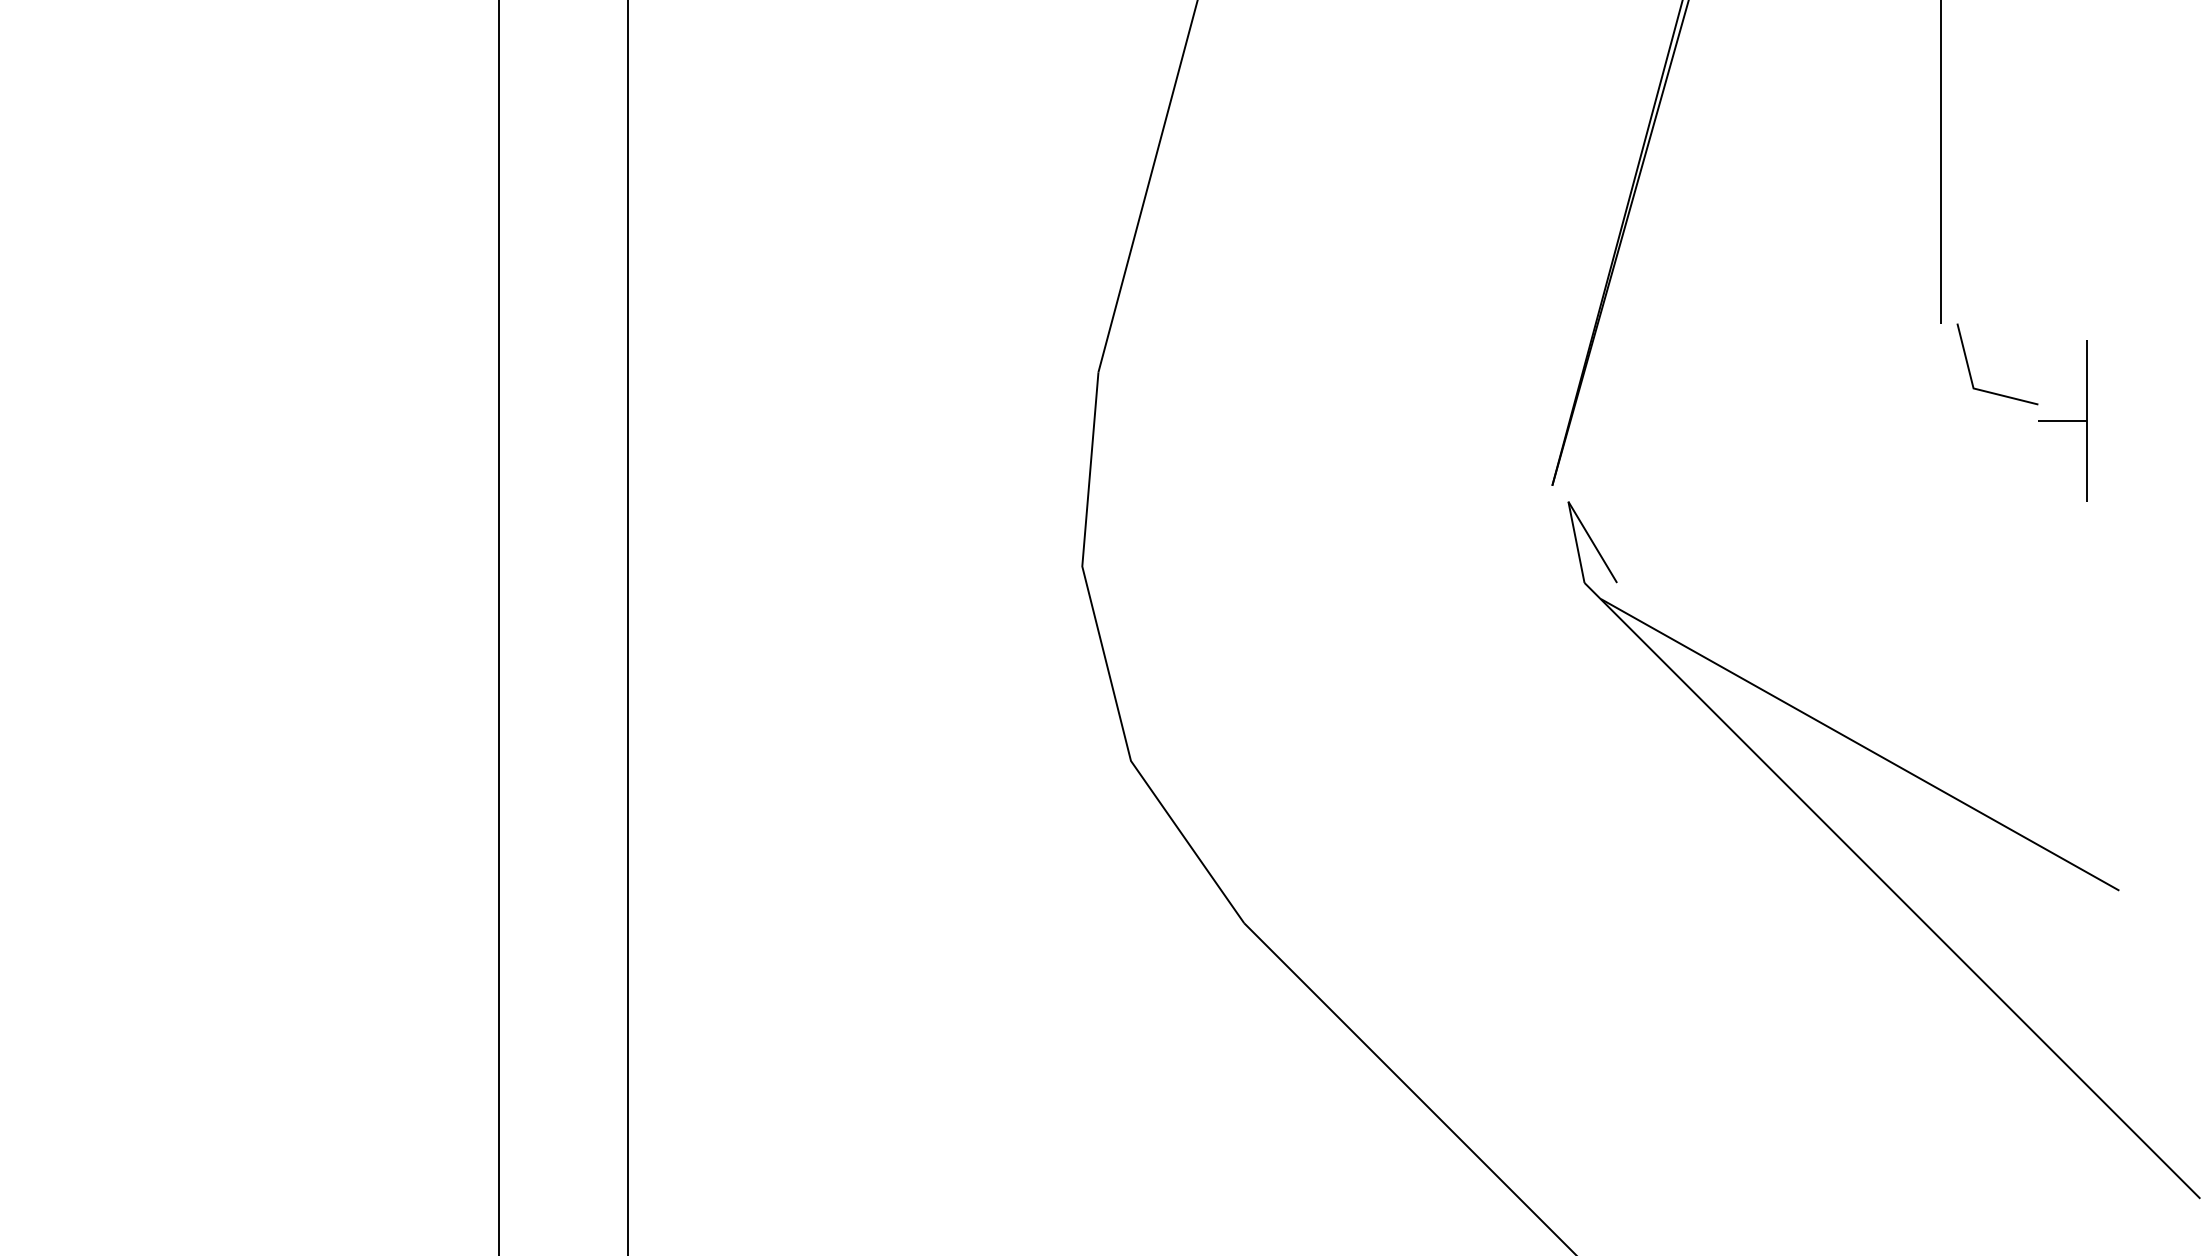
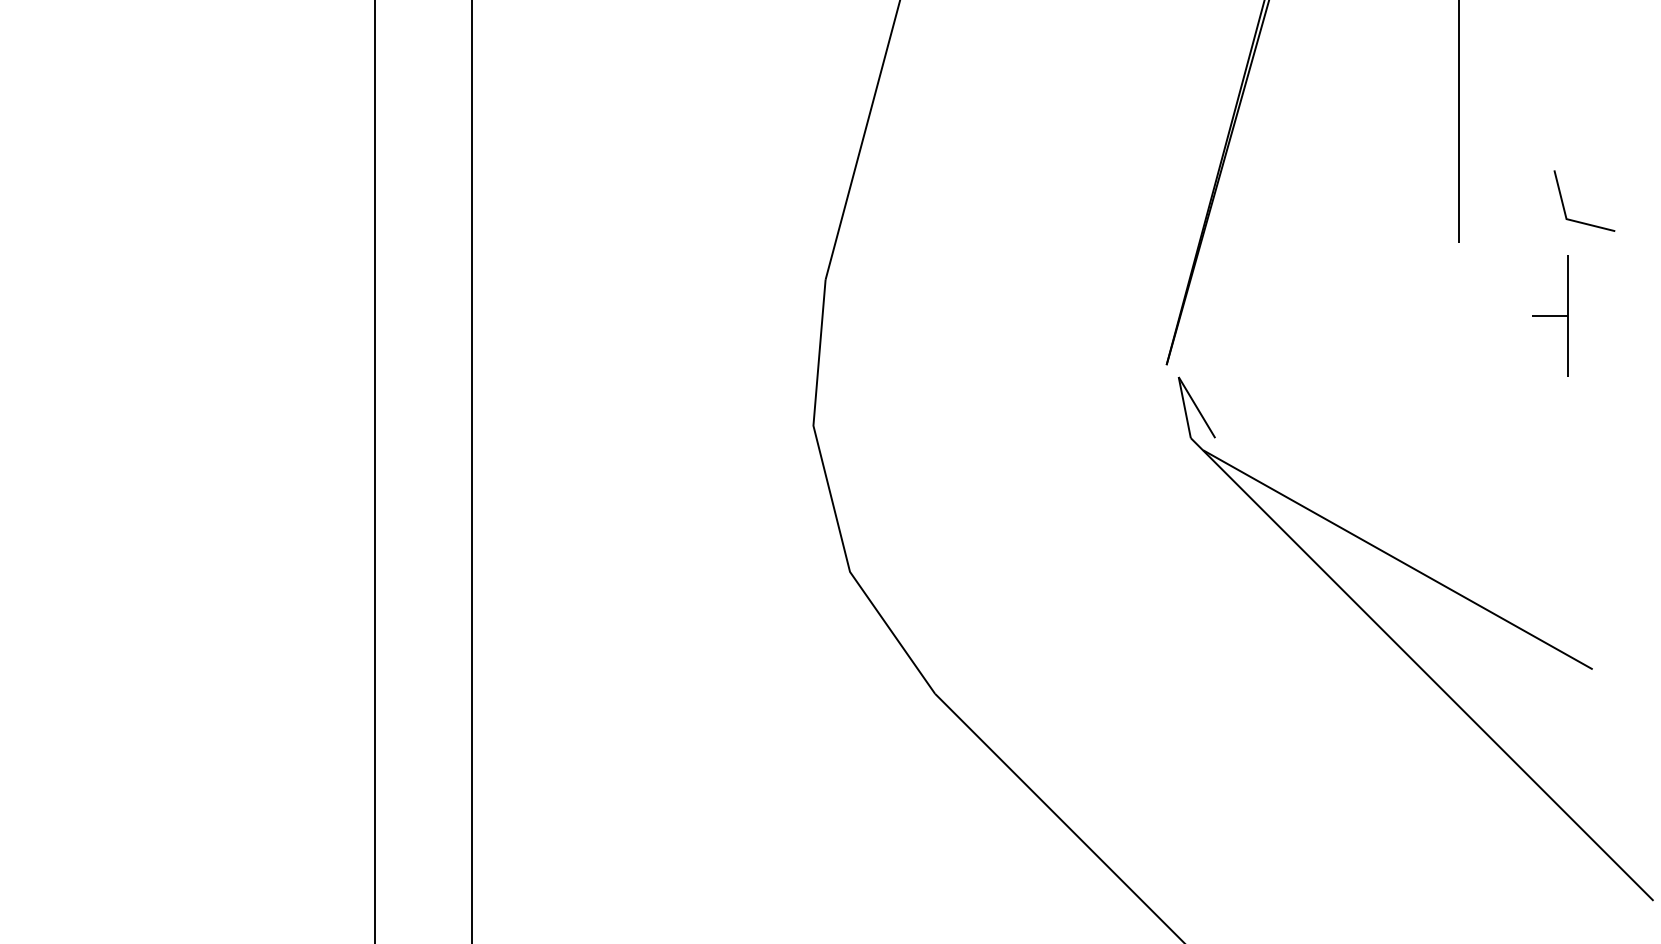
curve: (1970, 371) -> (1564, 206), moved

